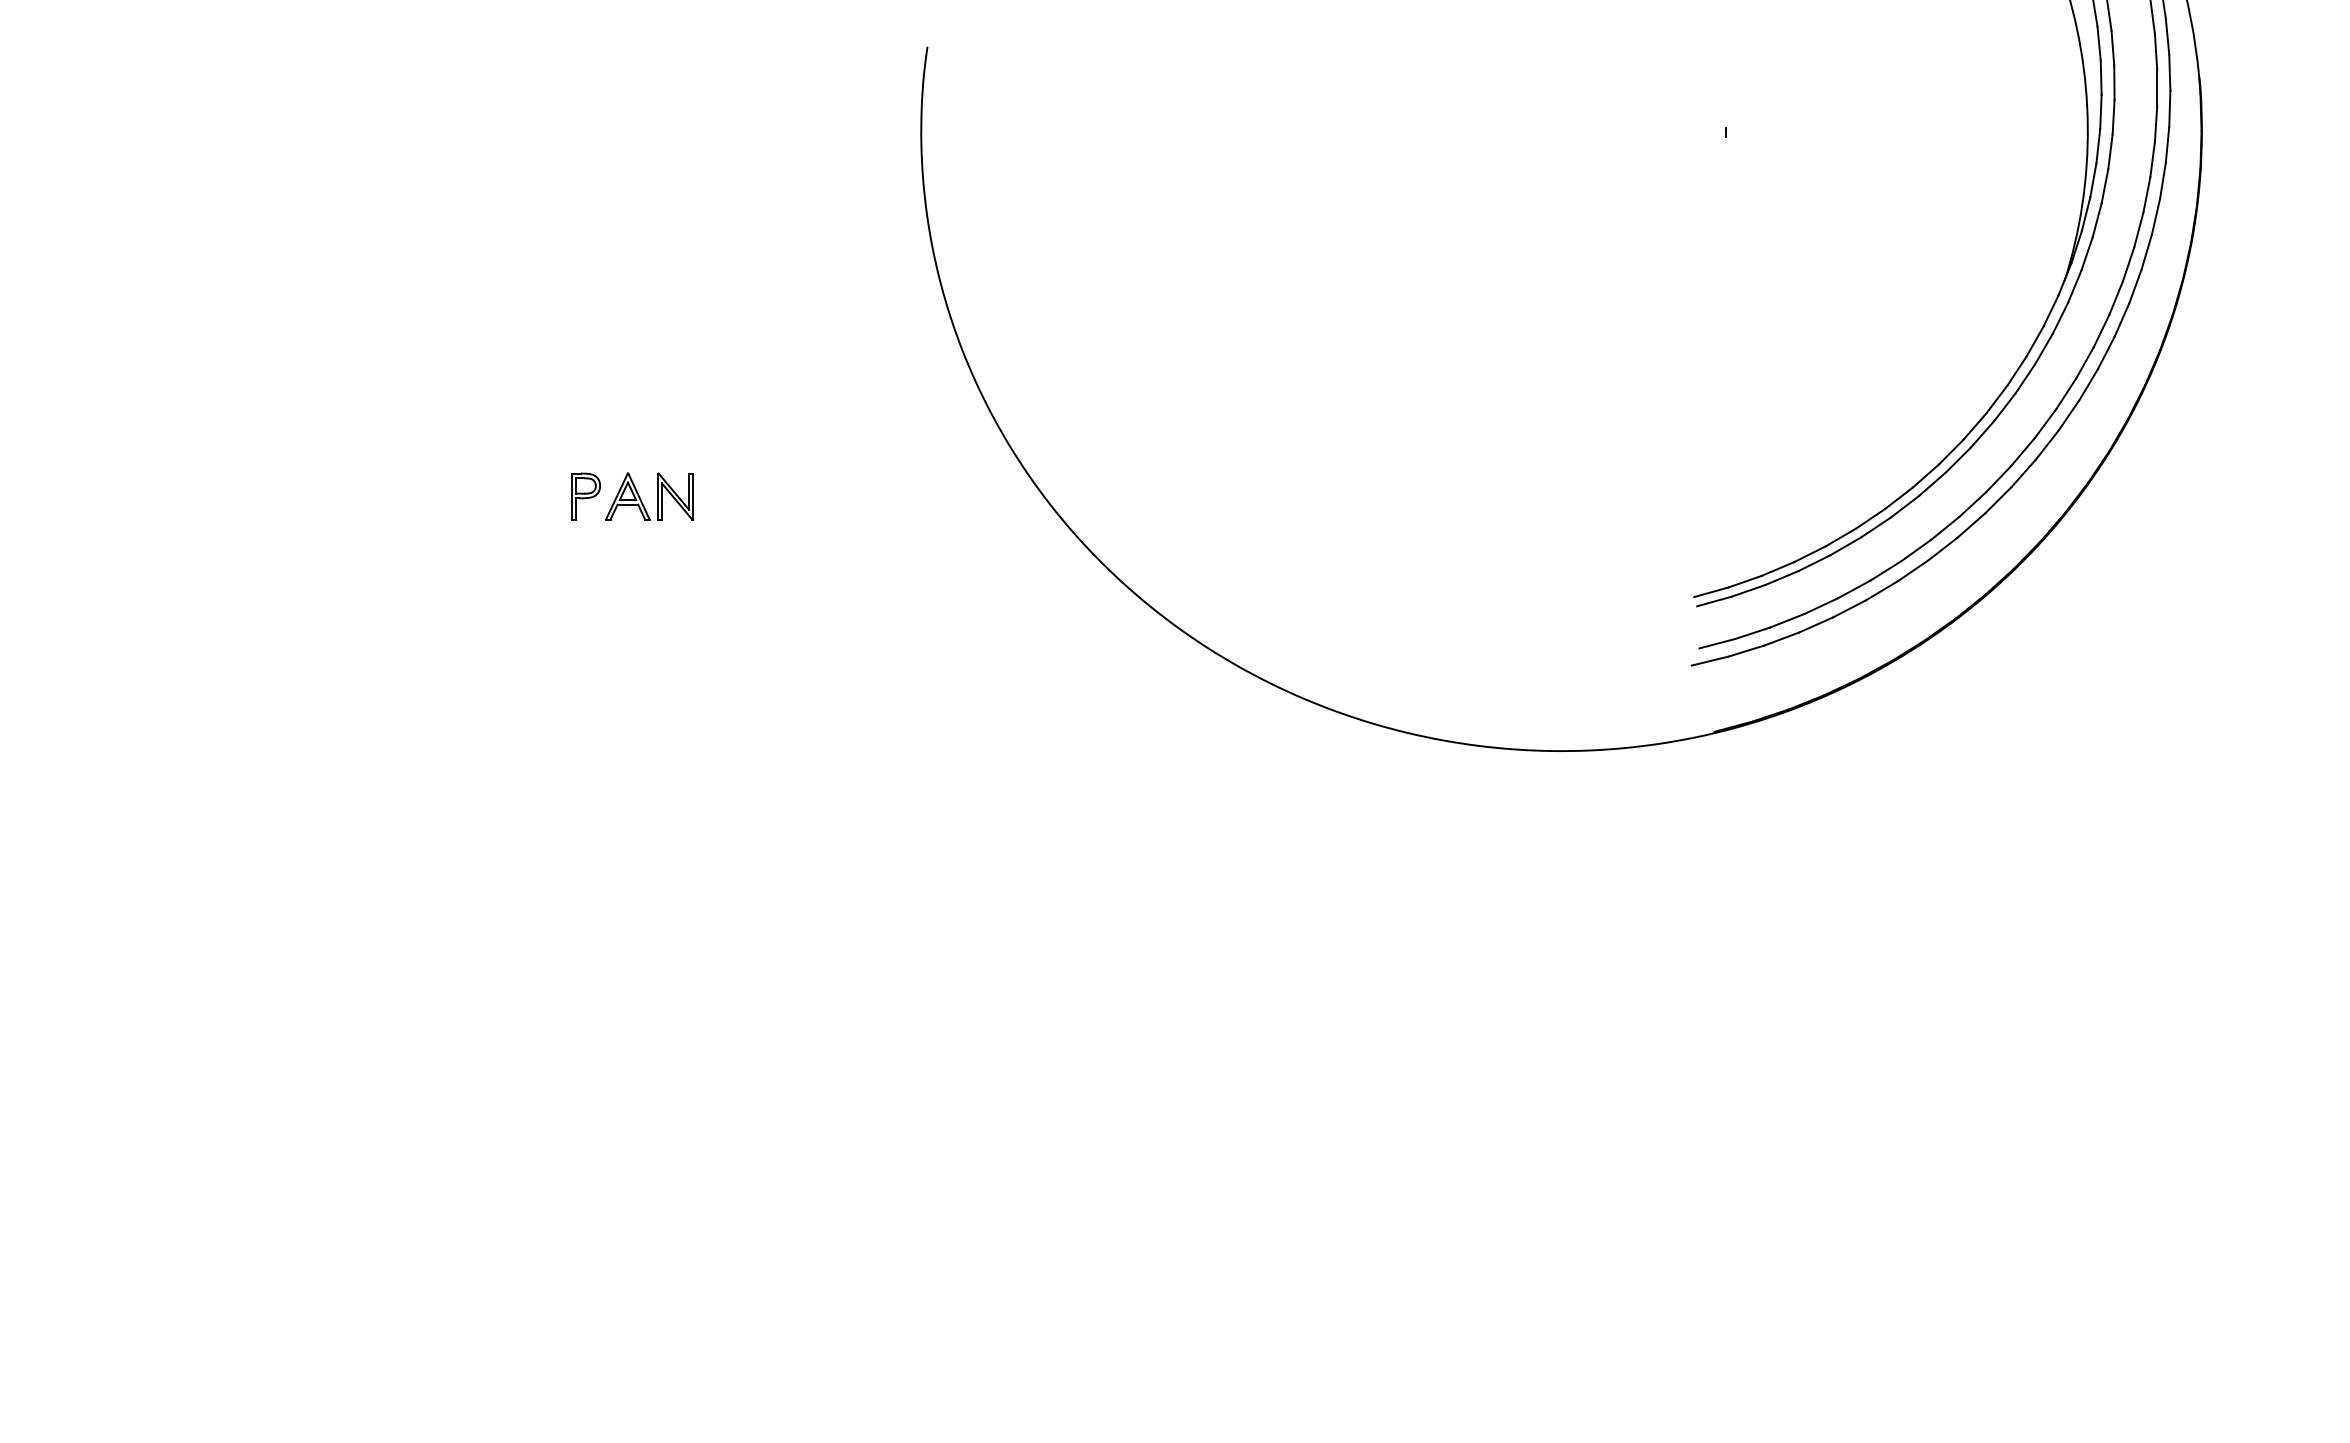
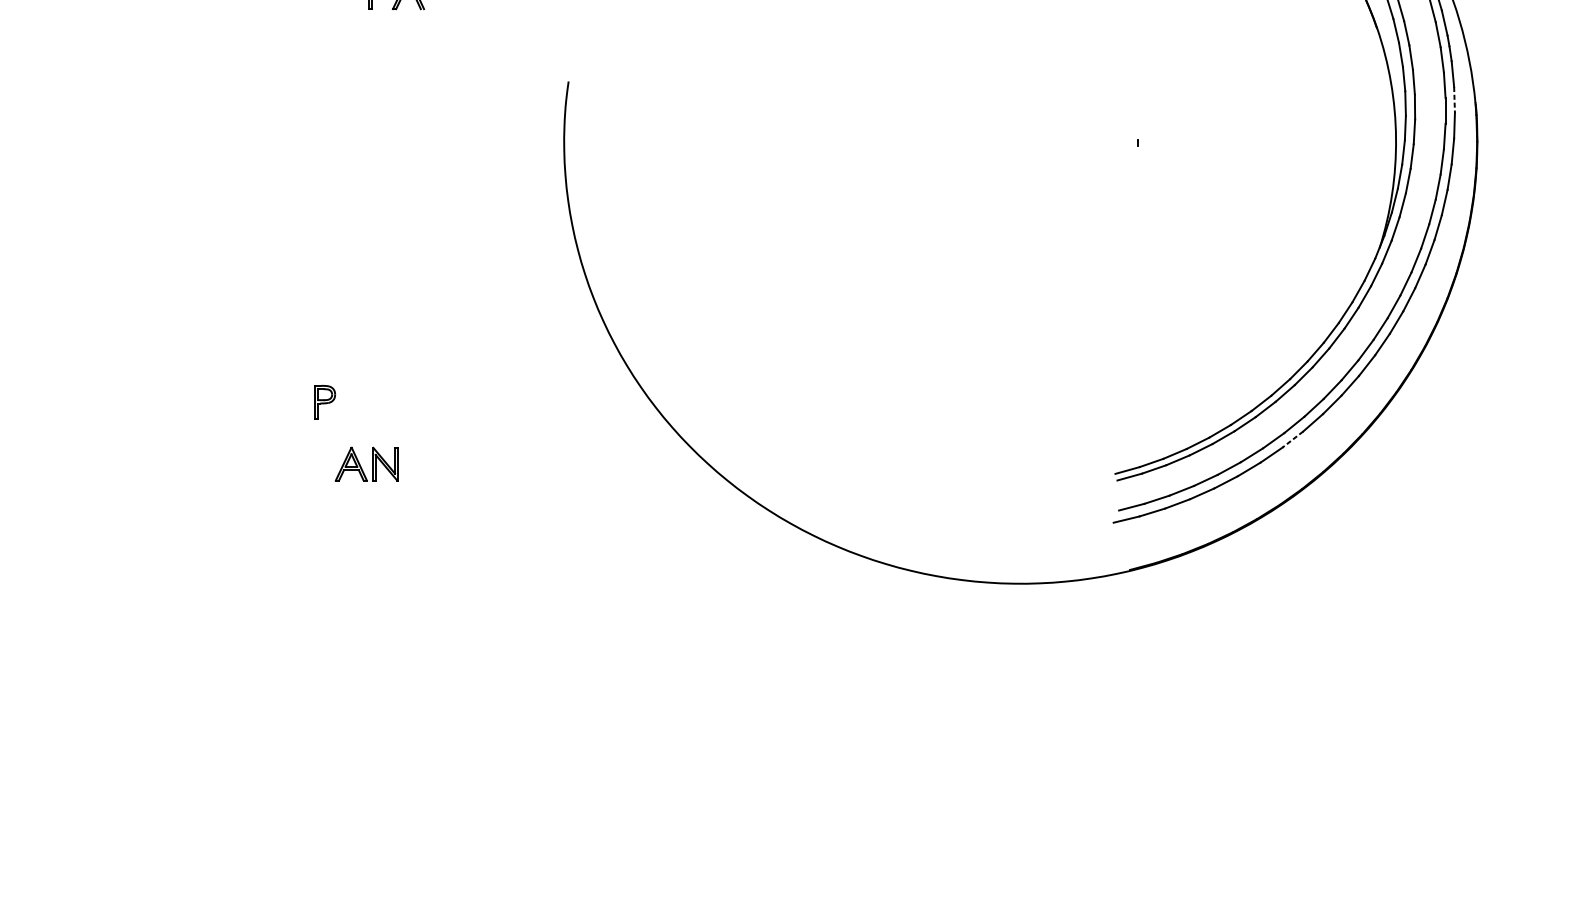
line: (2169, 73) -> (1454, 100), solid -> dashed
part: (657, 496) -> (372, 464), moved
line: (1942, 549) -> (1292, 439), solid -> dashed

